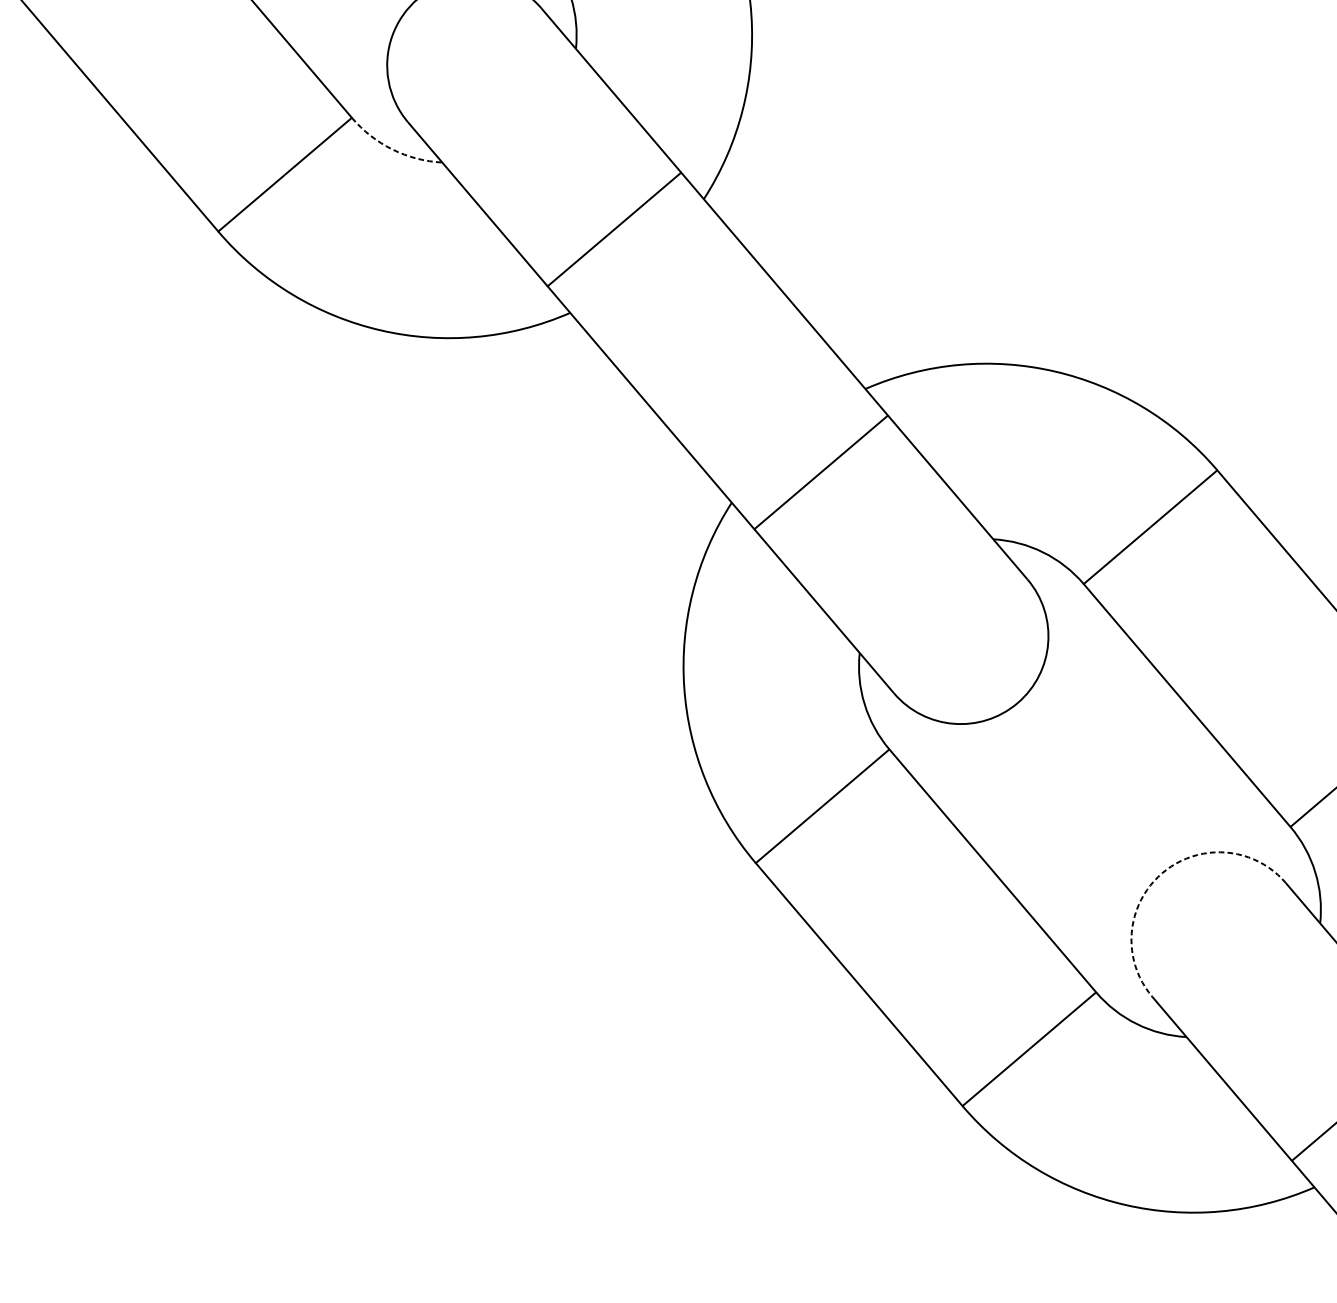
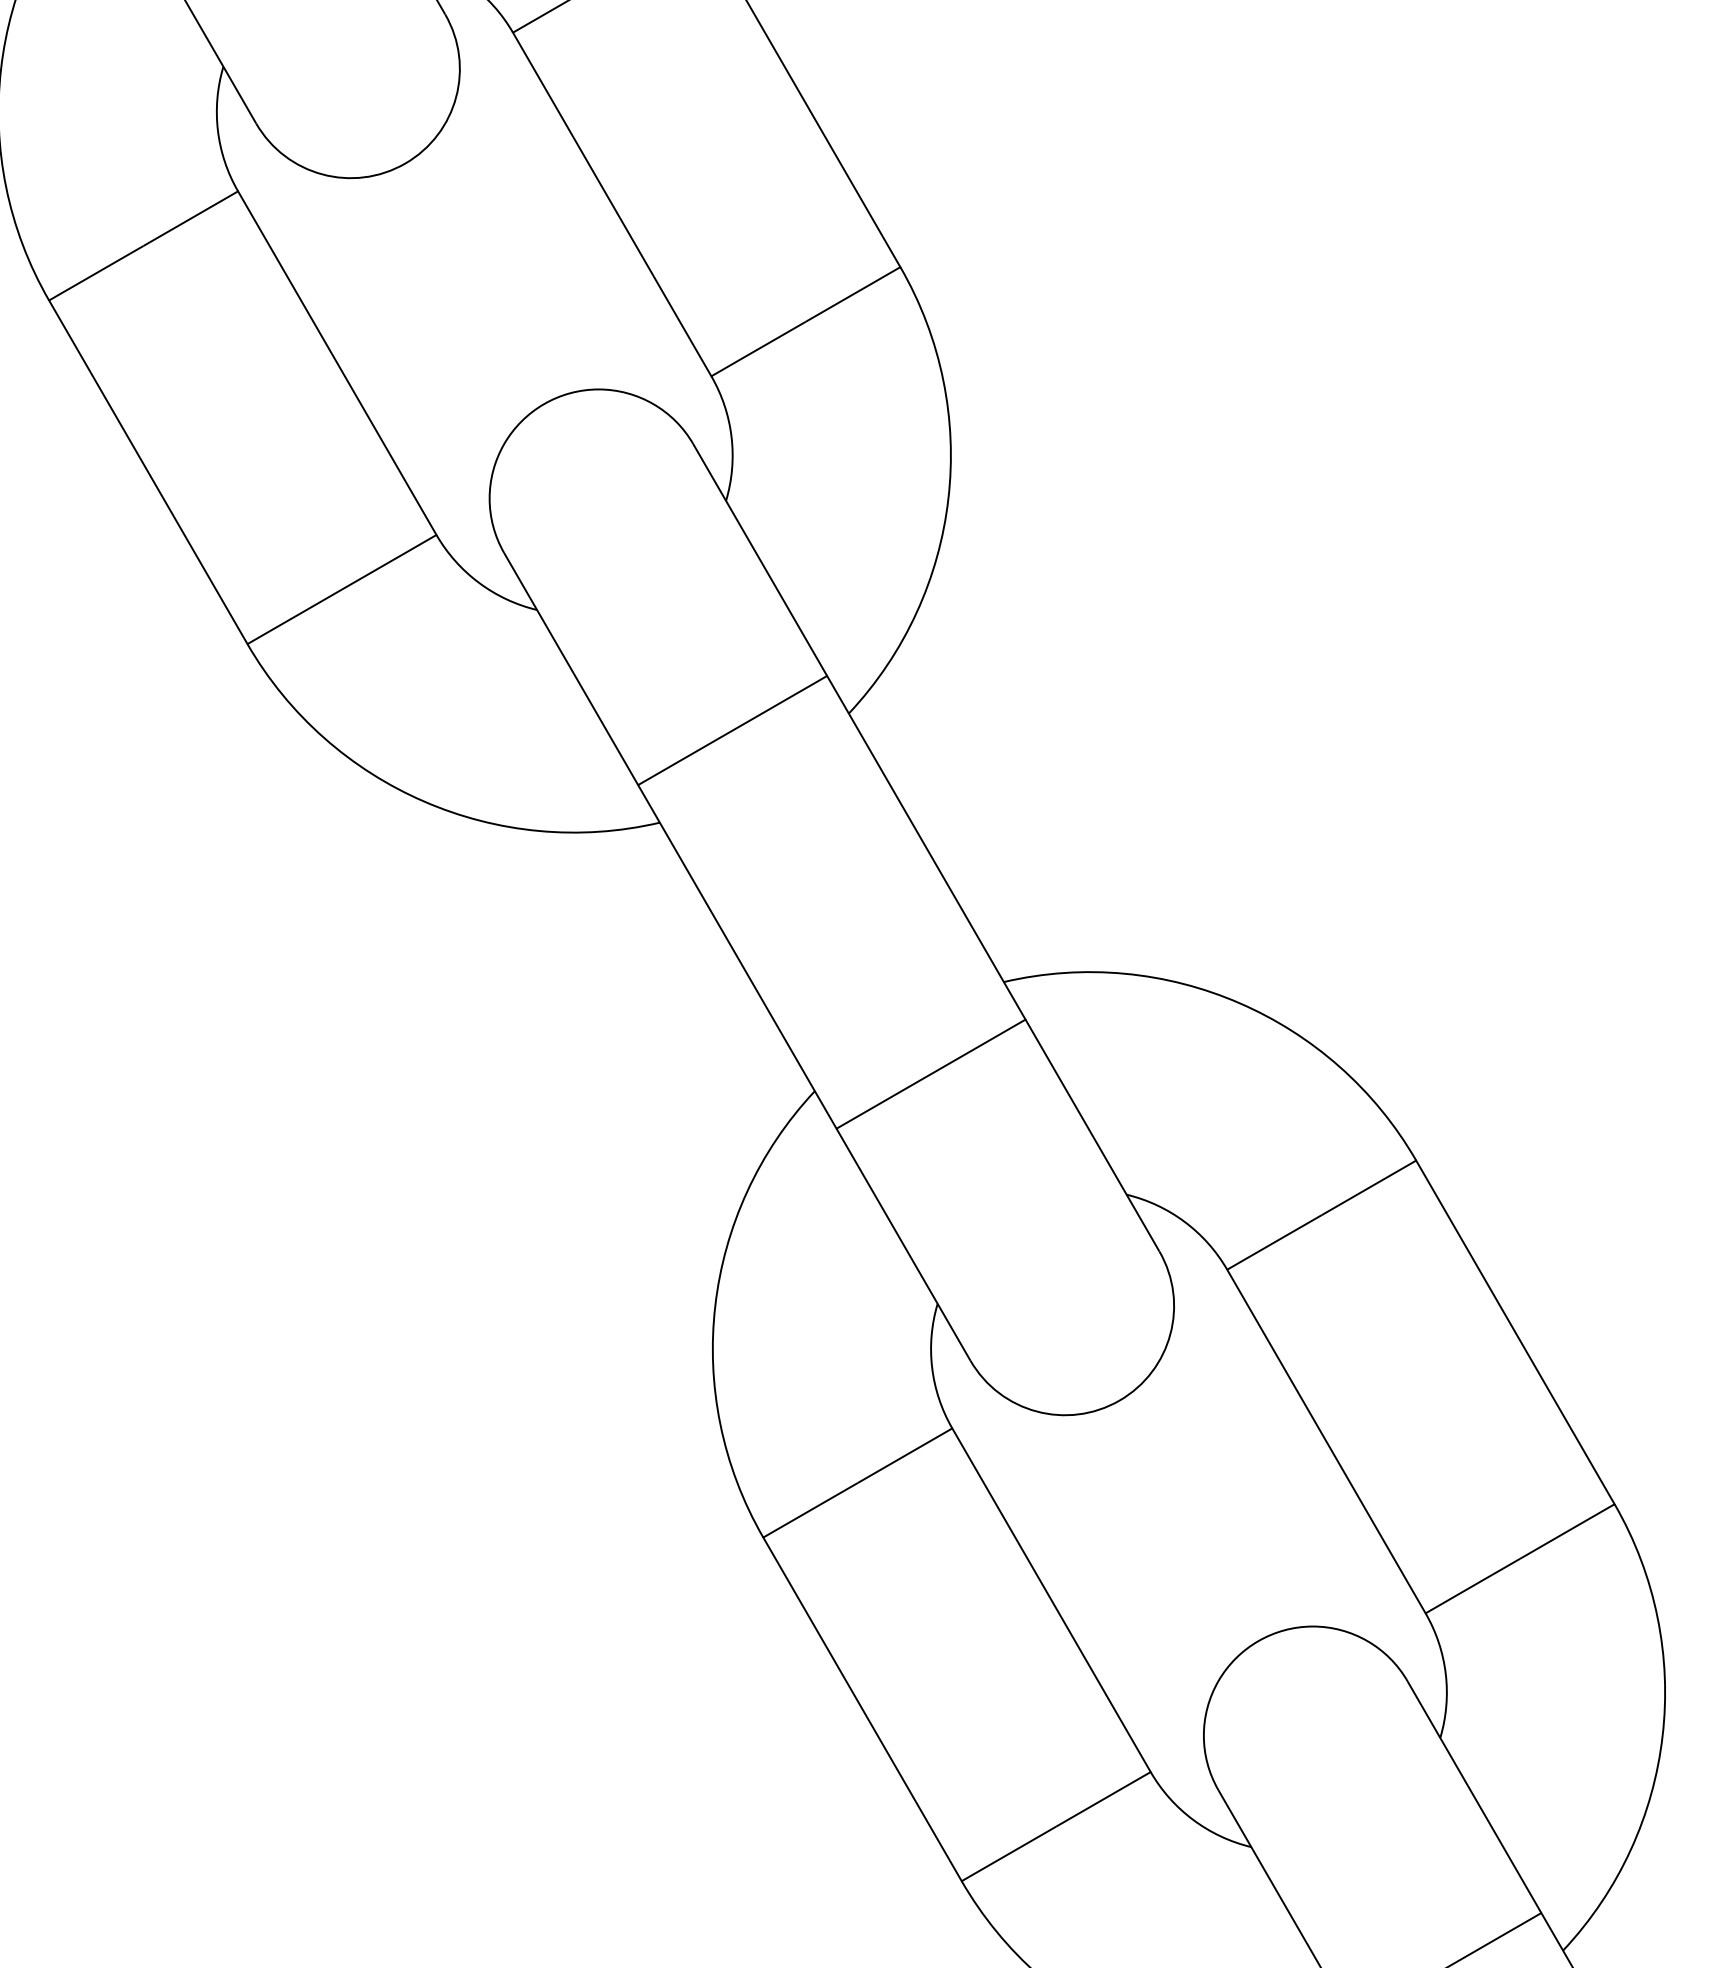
arc: (392, 149) -> (479, 582), dashed -> solid
arc: (1162, 873) -> (1258, 1641), dashed -> solid

